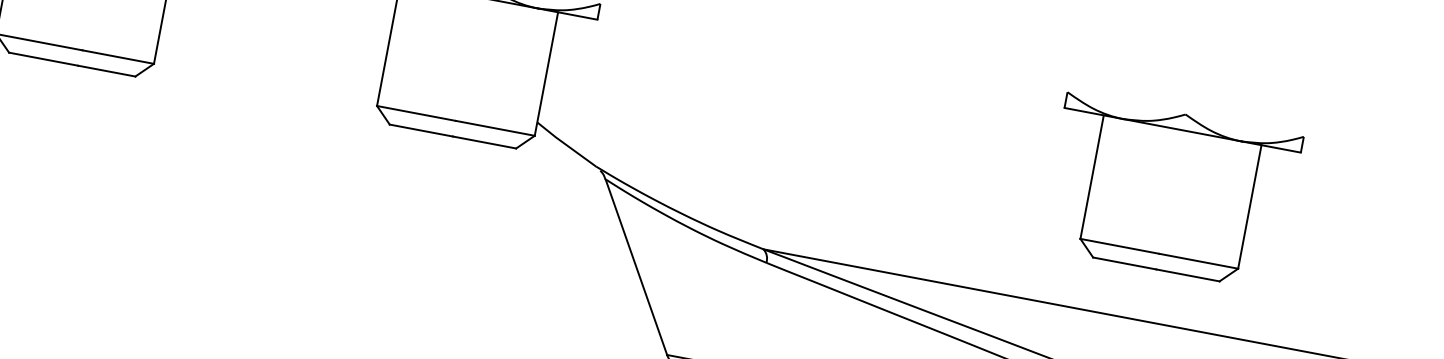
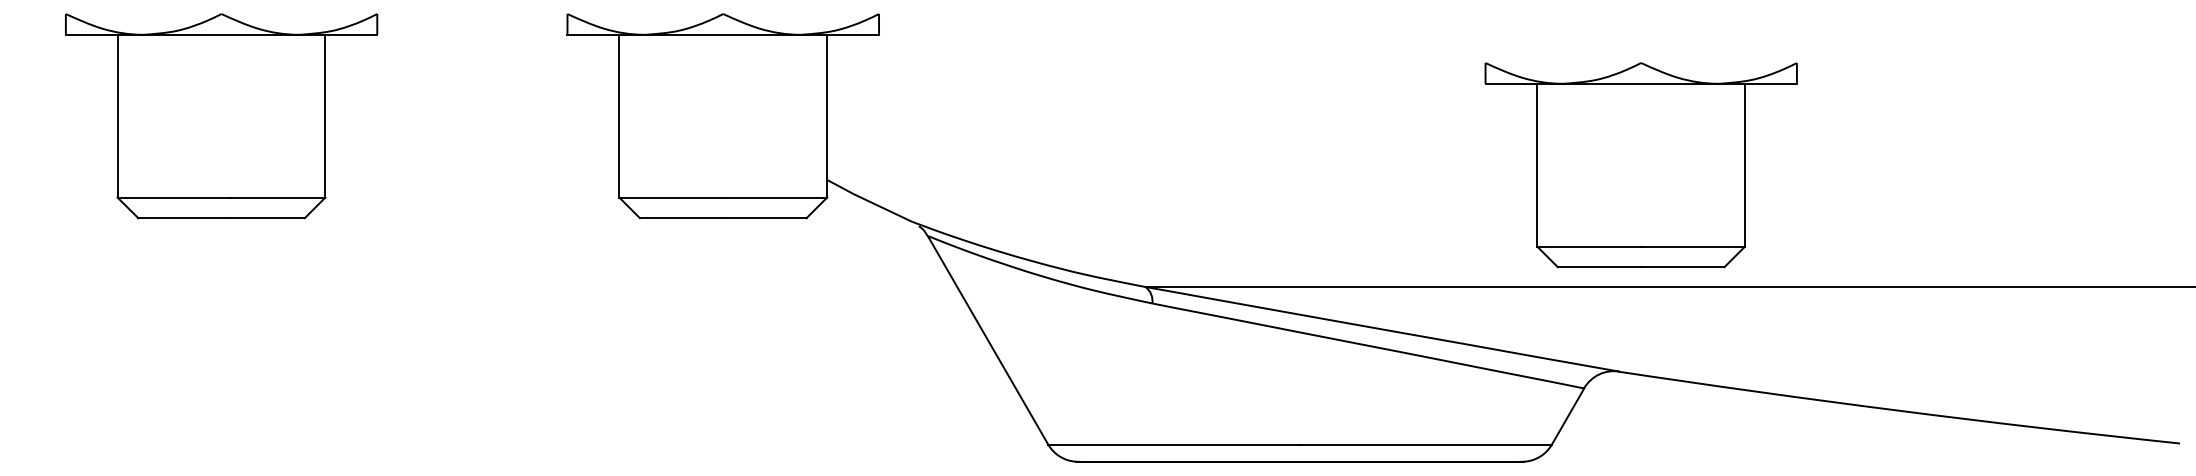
part: (1170, 192) -> (1640, 165), moved

